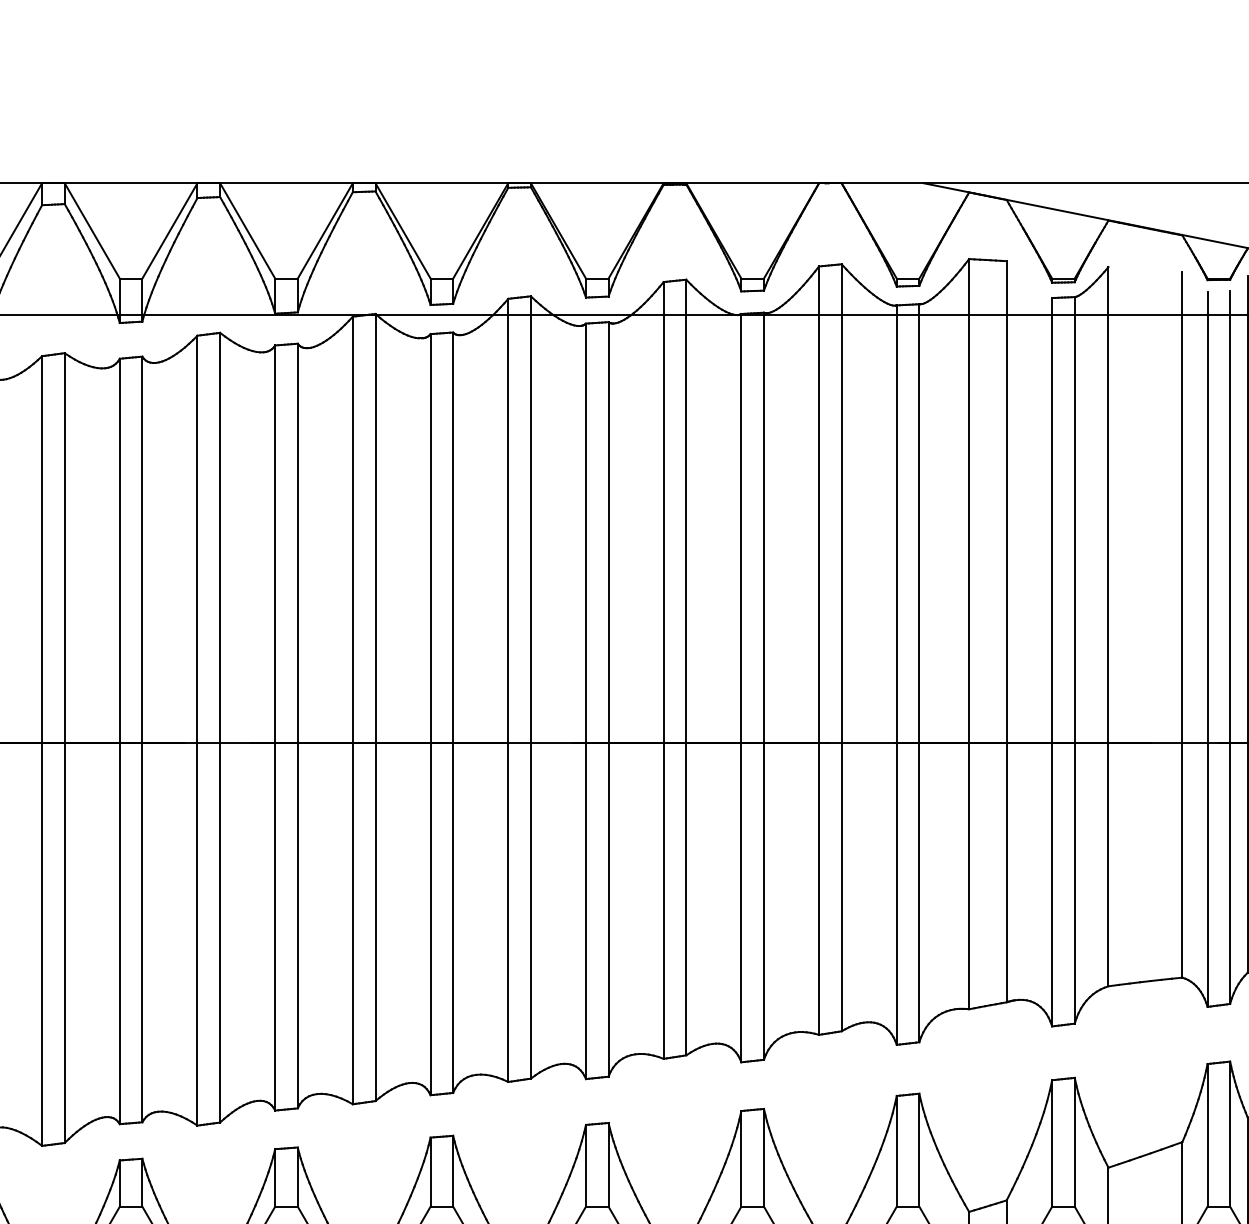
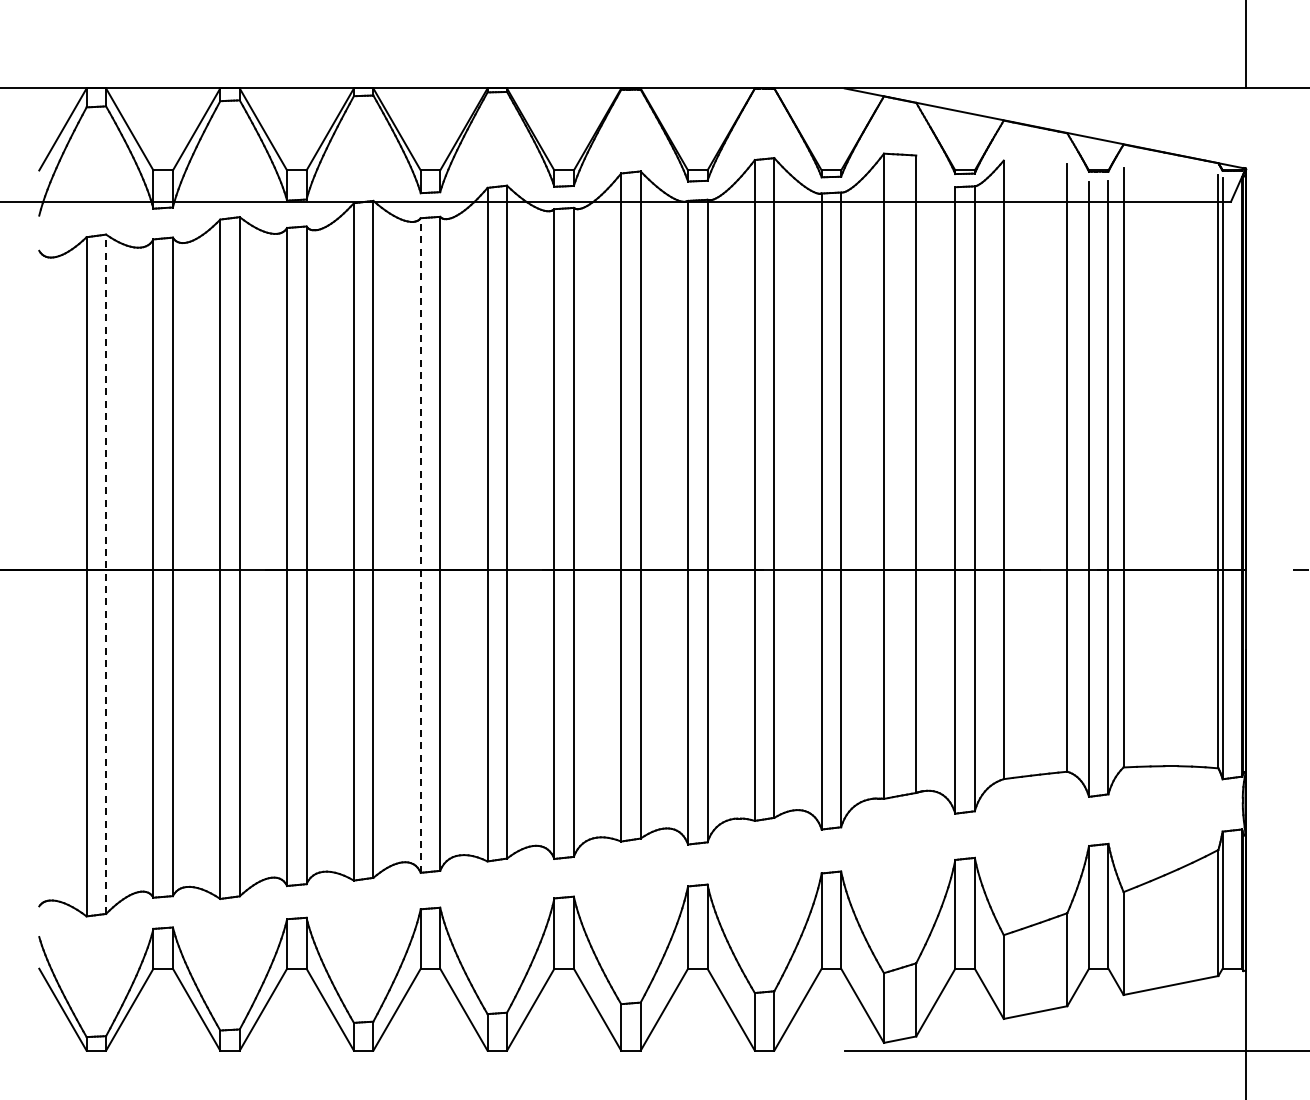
line: (430, 714) -> (420, 545), solid -> dashed
line: (65, 748) -> (106, 574), solid -> dashed

